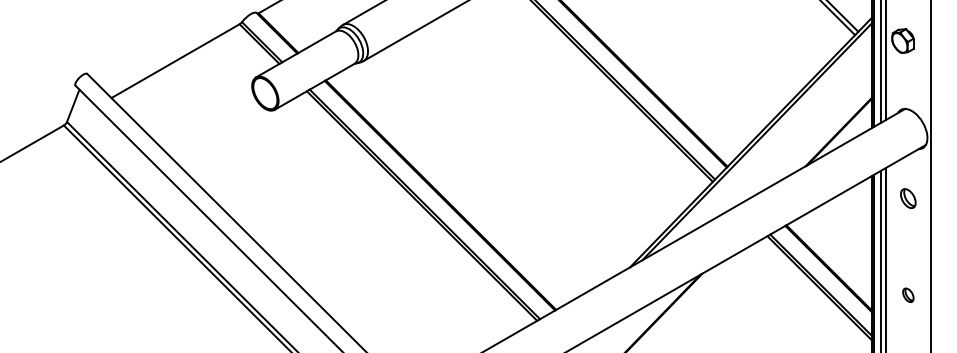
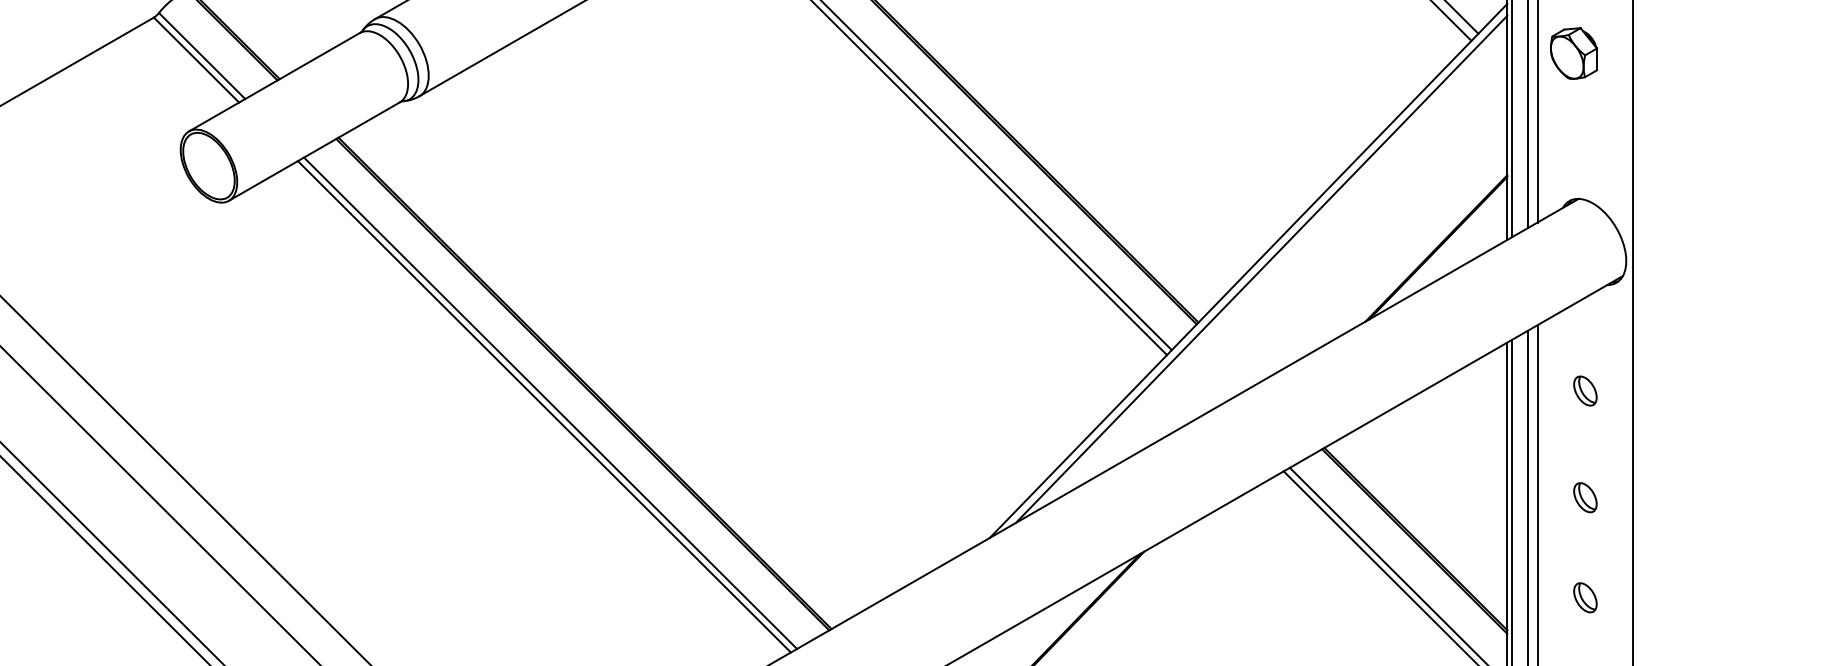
part: (908, 198) -> (1585, 390), size x0.71
part: (908, 248) -> (1585, 497), added

